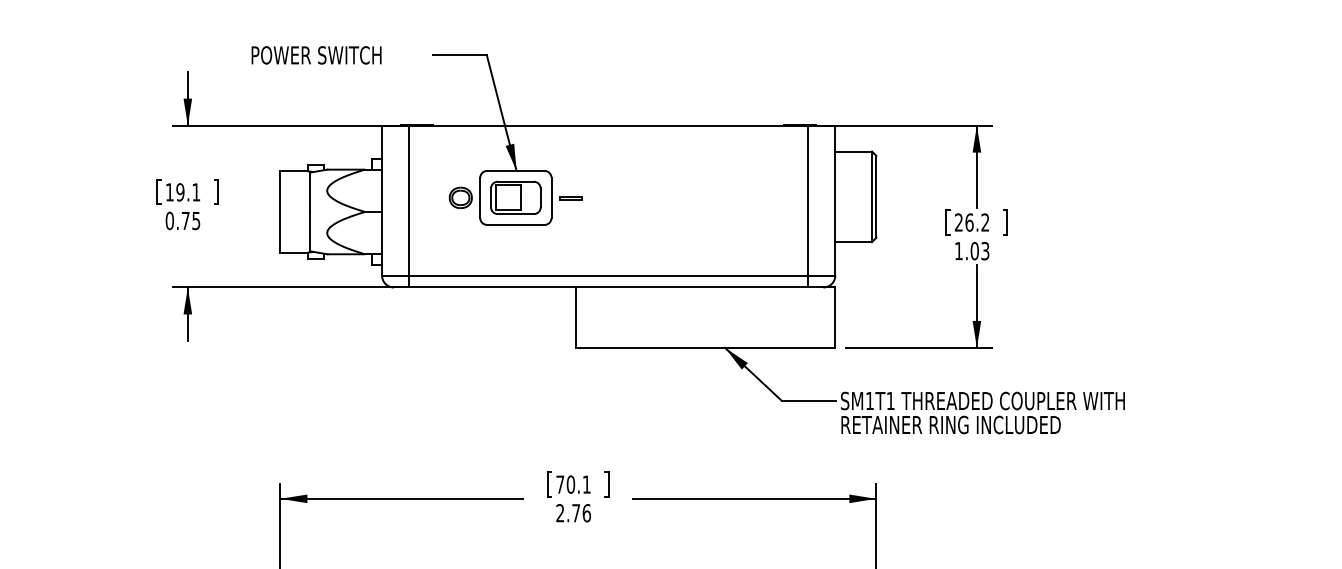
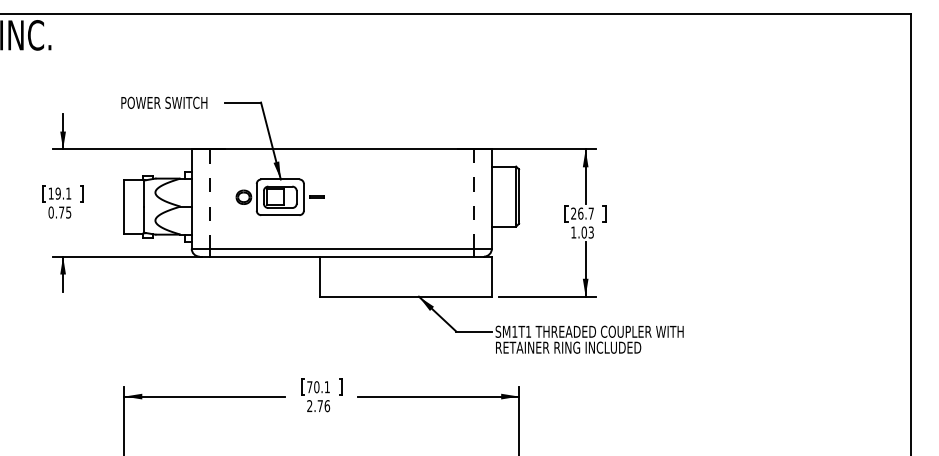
text: (316, 54) -> (164, 102), moved
line: (408, 201) -> (209, 199), solid -> dashed
line: (809, 201) -> (474, 199), solid -> dashed
text: (984, 222) -> (590, 213), 26.2 -> 26.7

